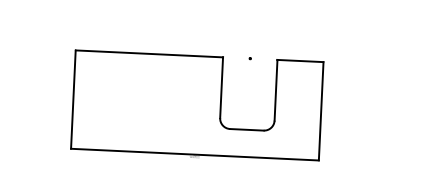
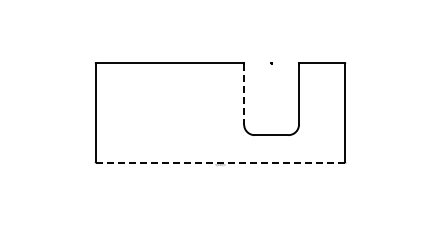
line: (221, 88) -> (244, 94), solid -> dashed
line: (194, 154) -> (220, 162), solid -> dashed

